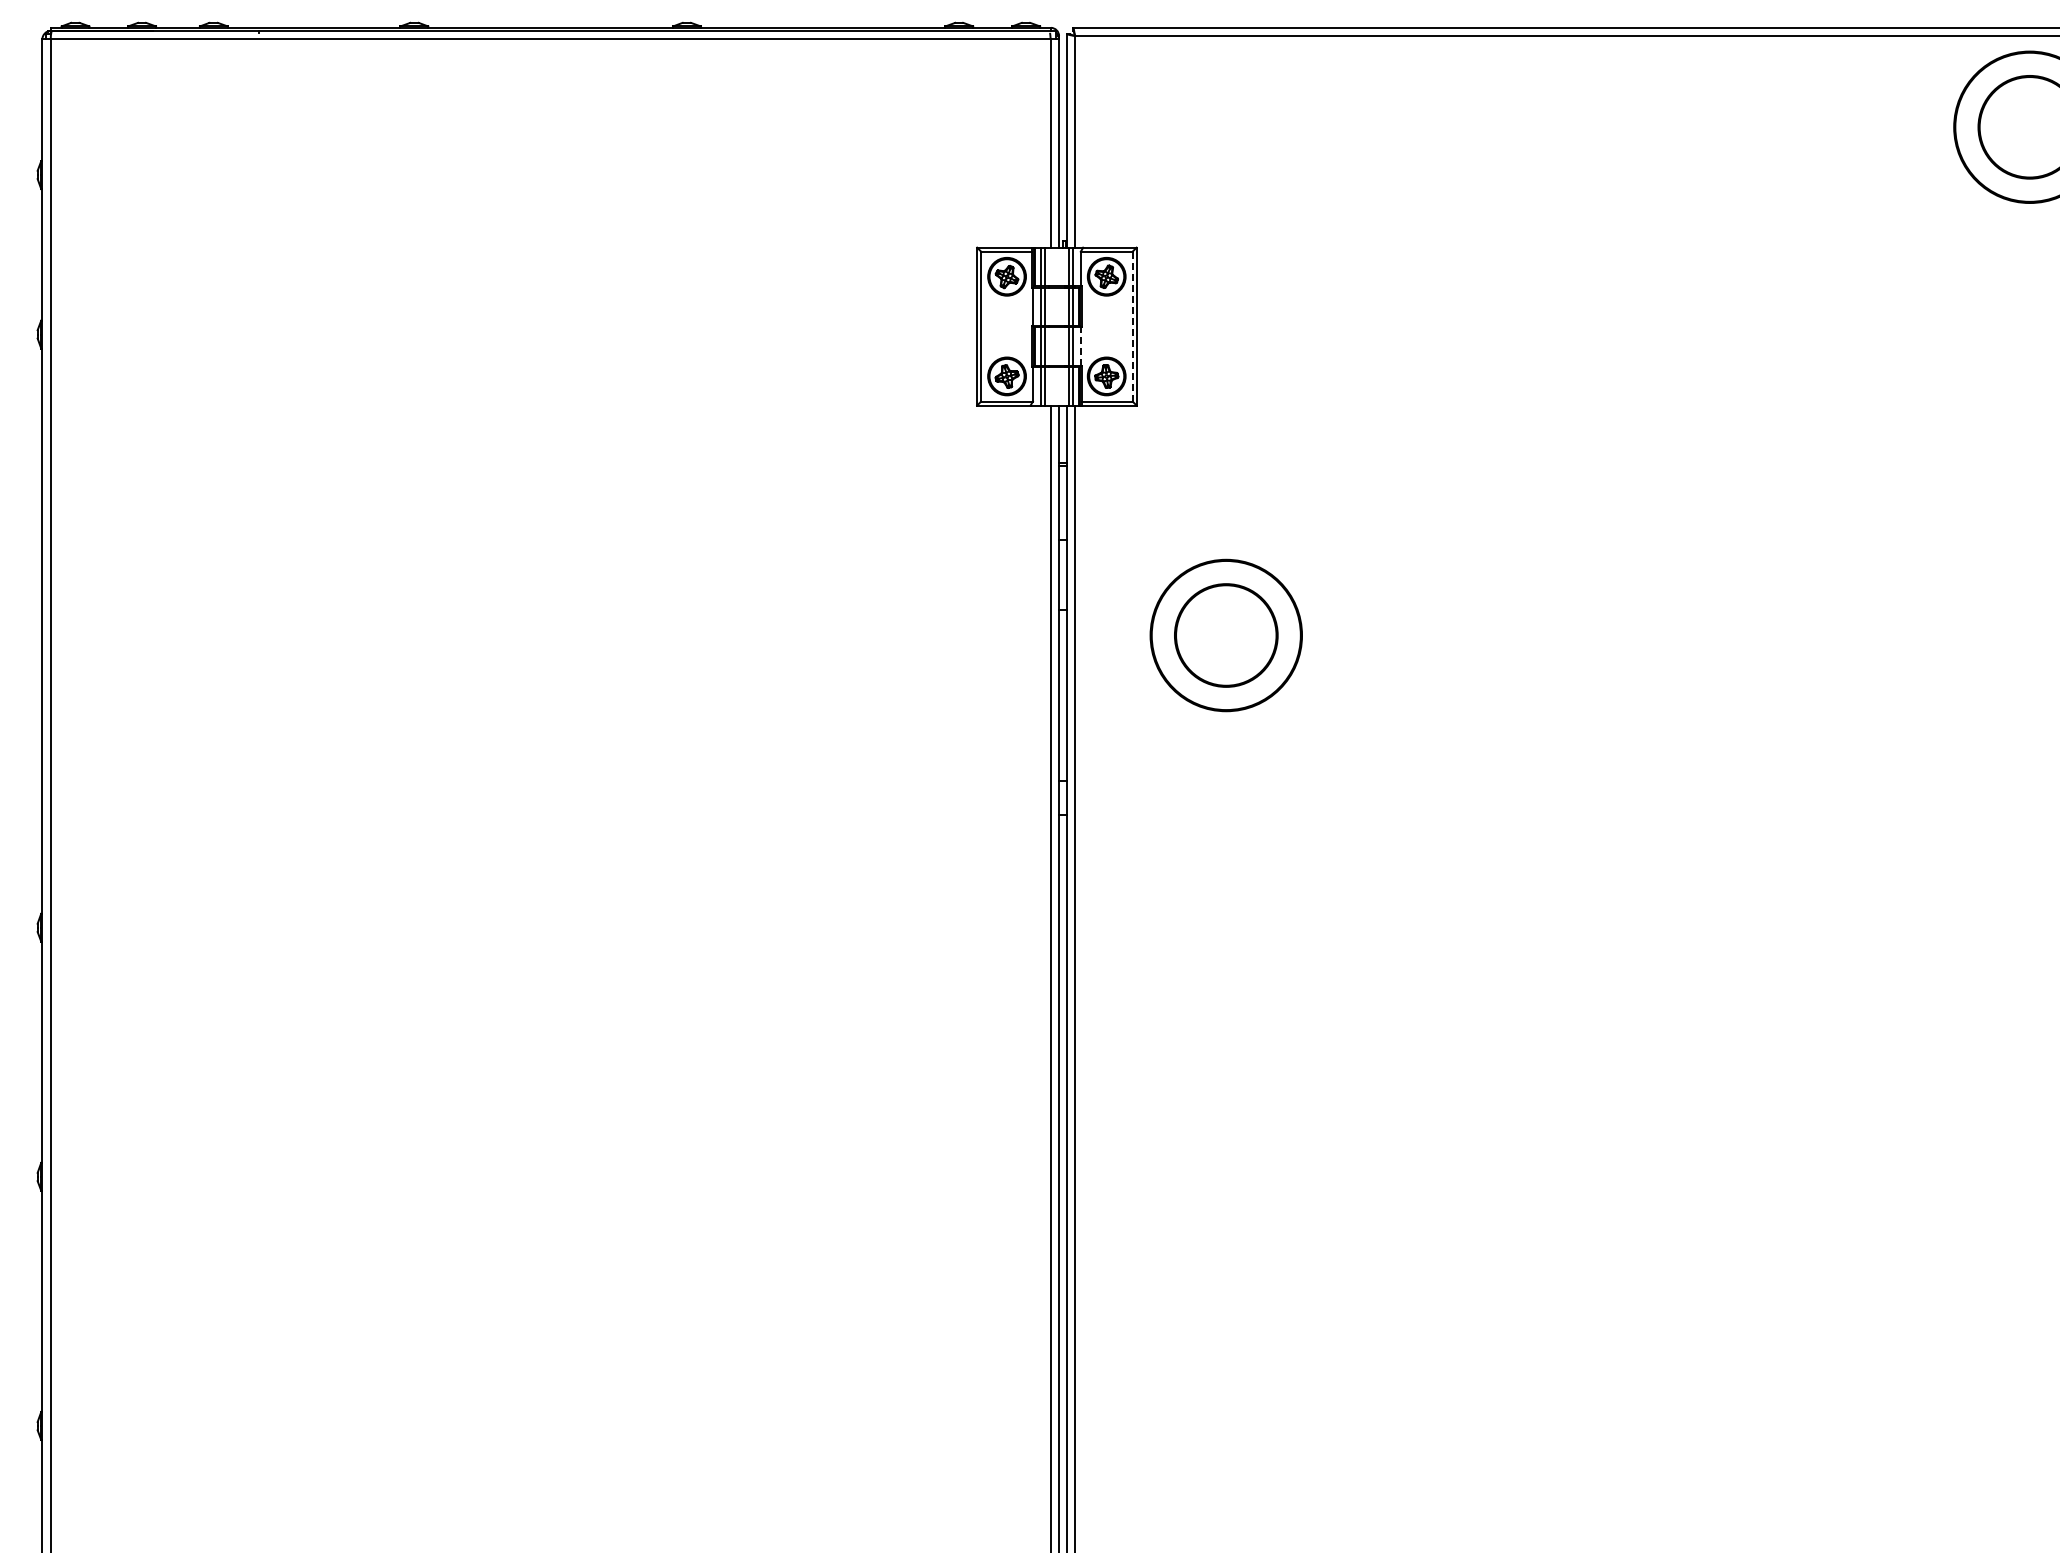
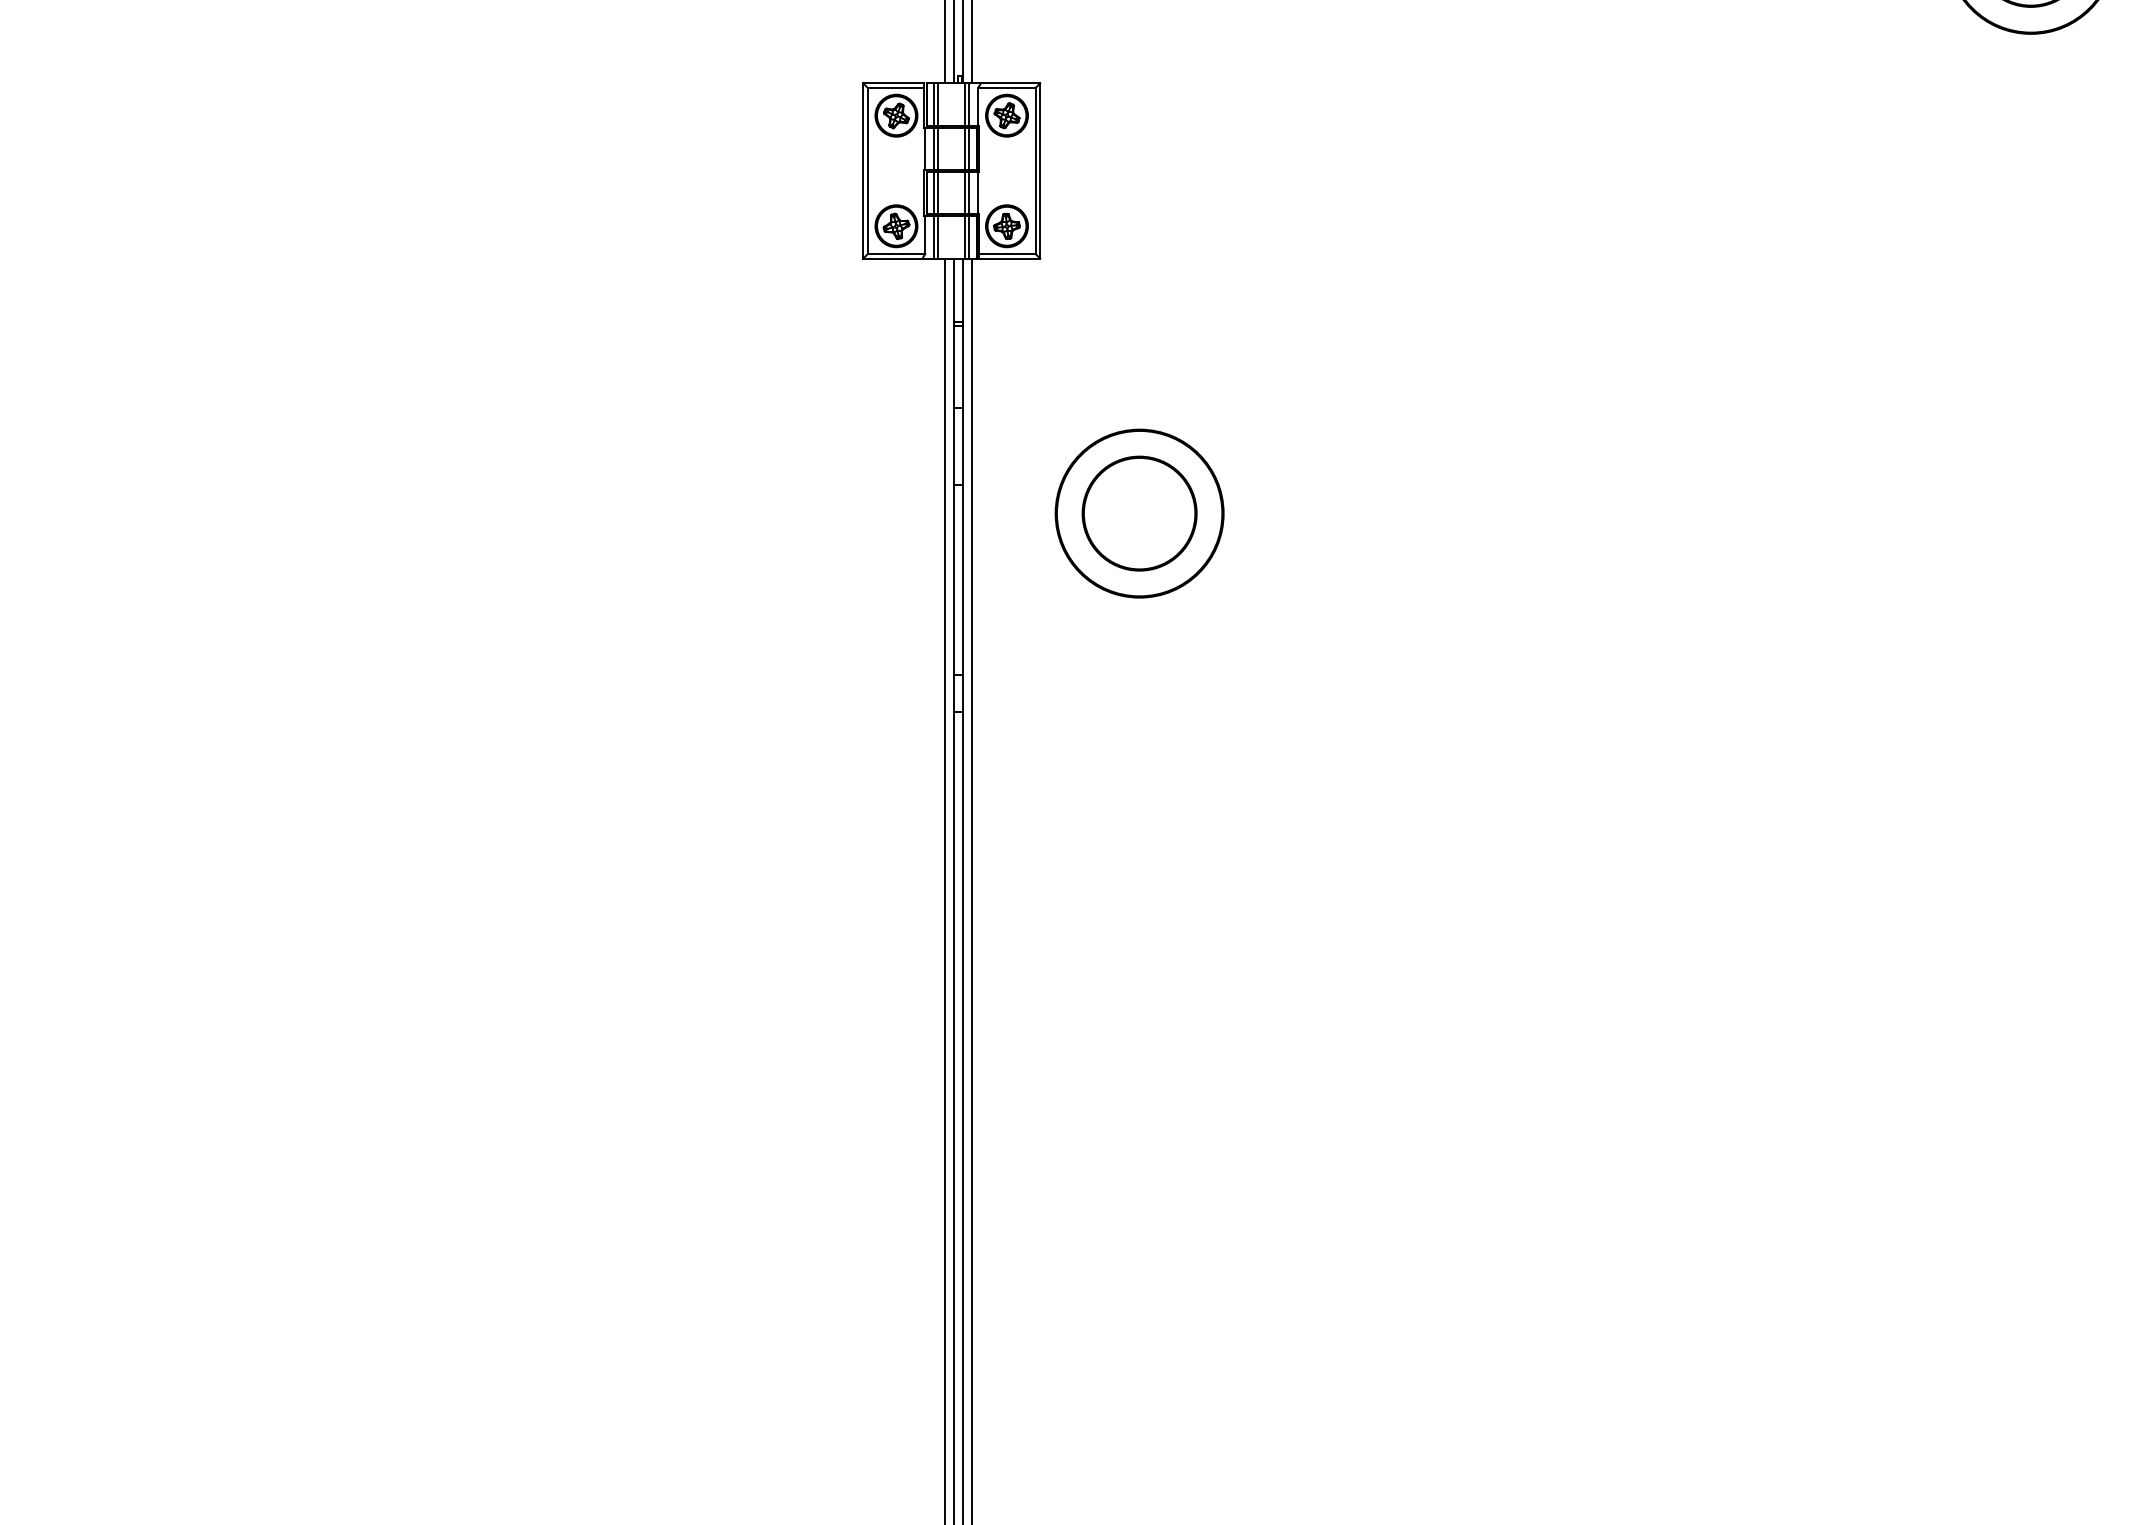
line: (1132, 326) -> (1035, 170), dashed -> solid
line: (1080, 346) -> (977, 193), dashed -> solid

